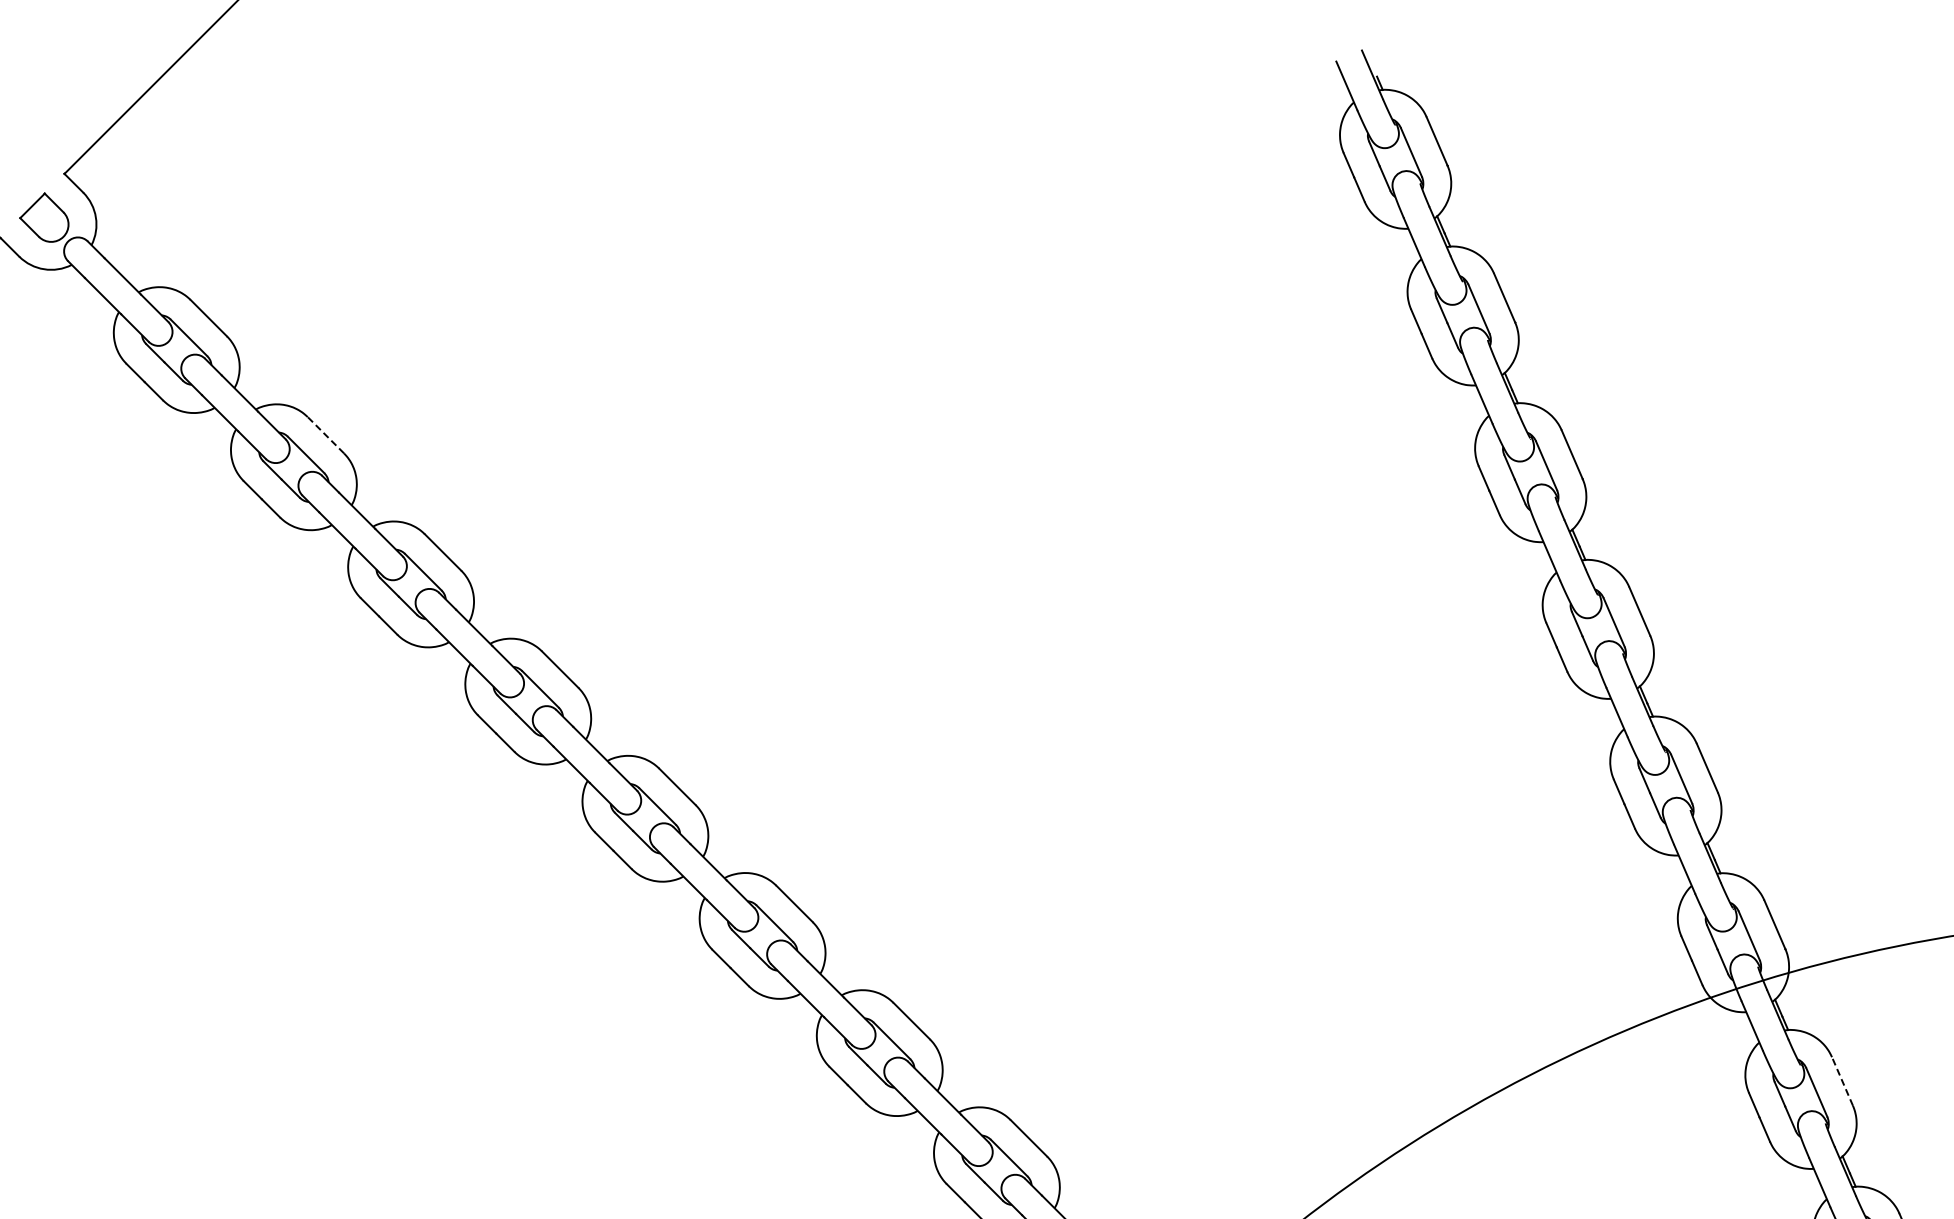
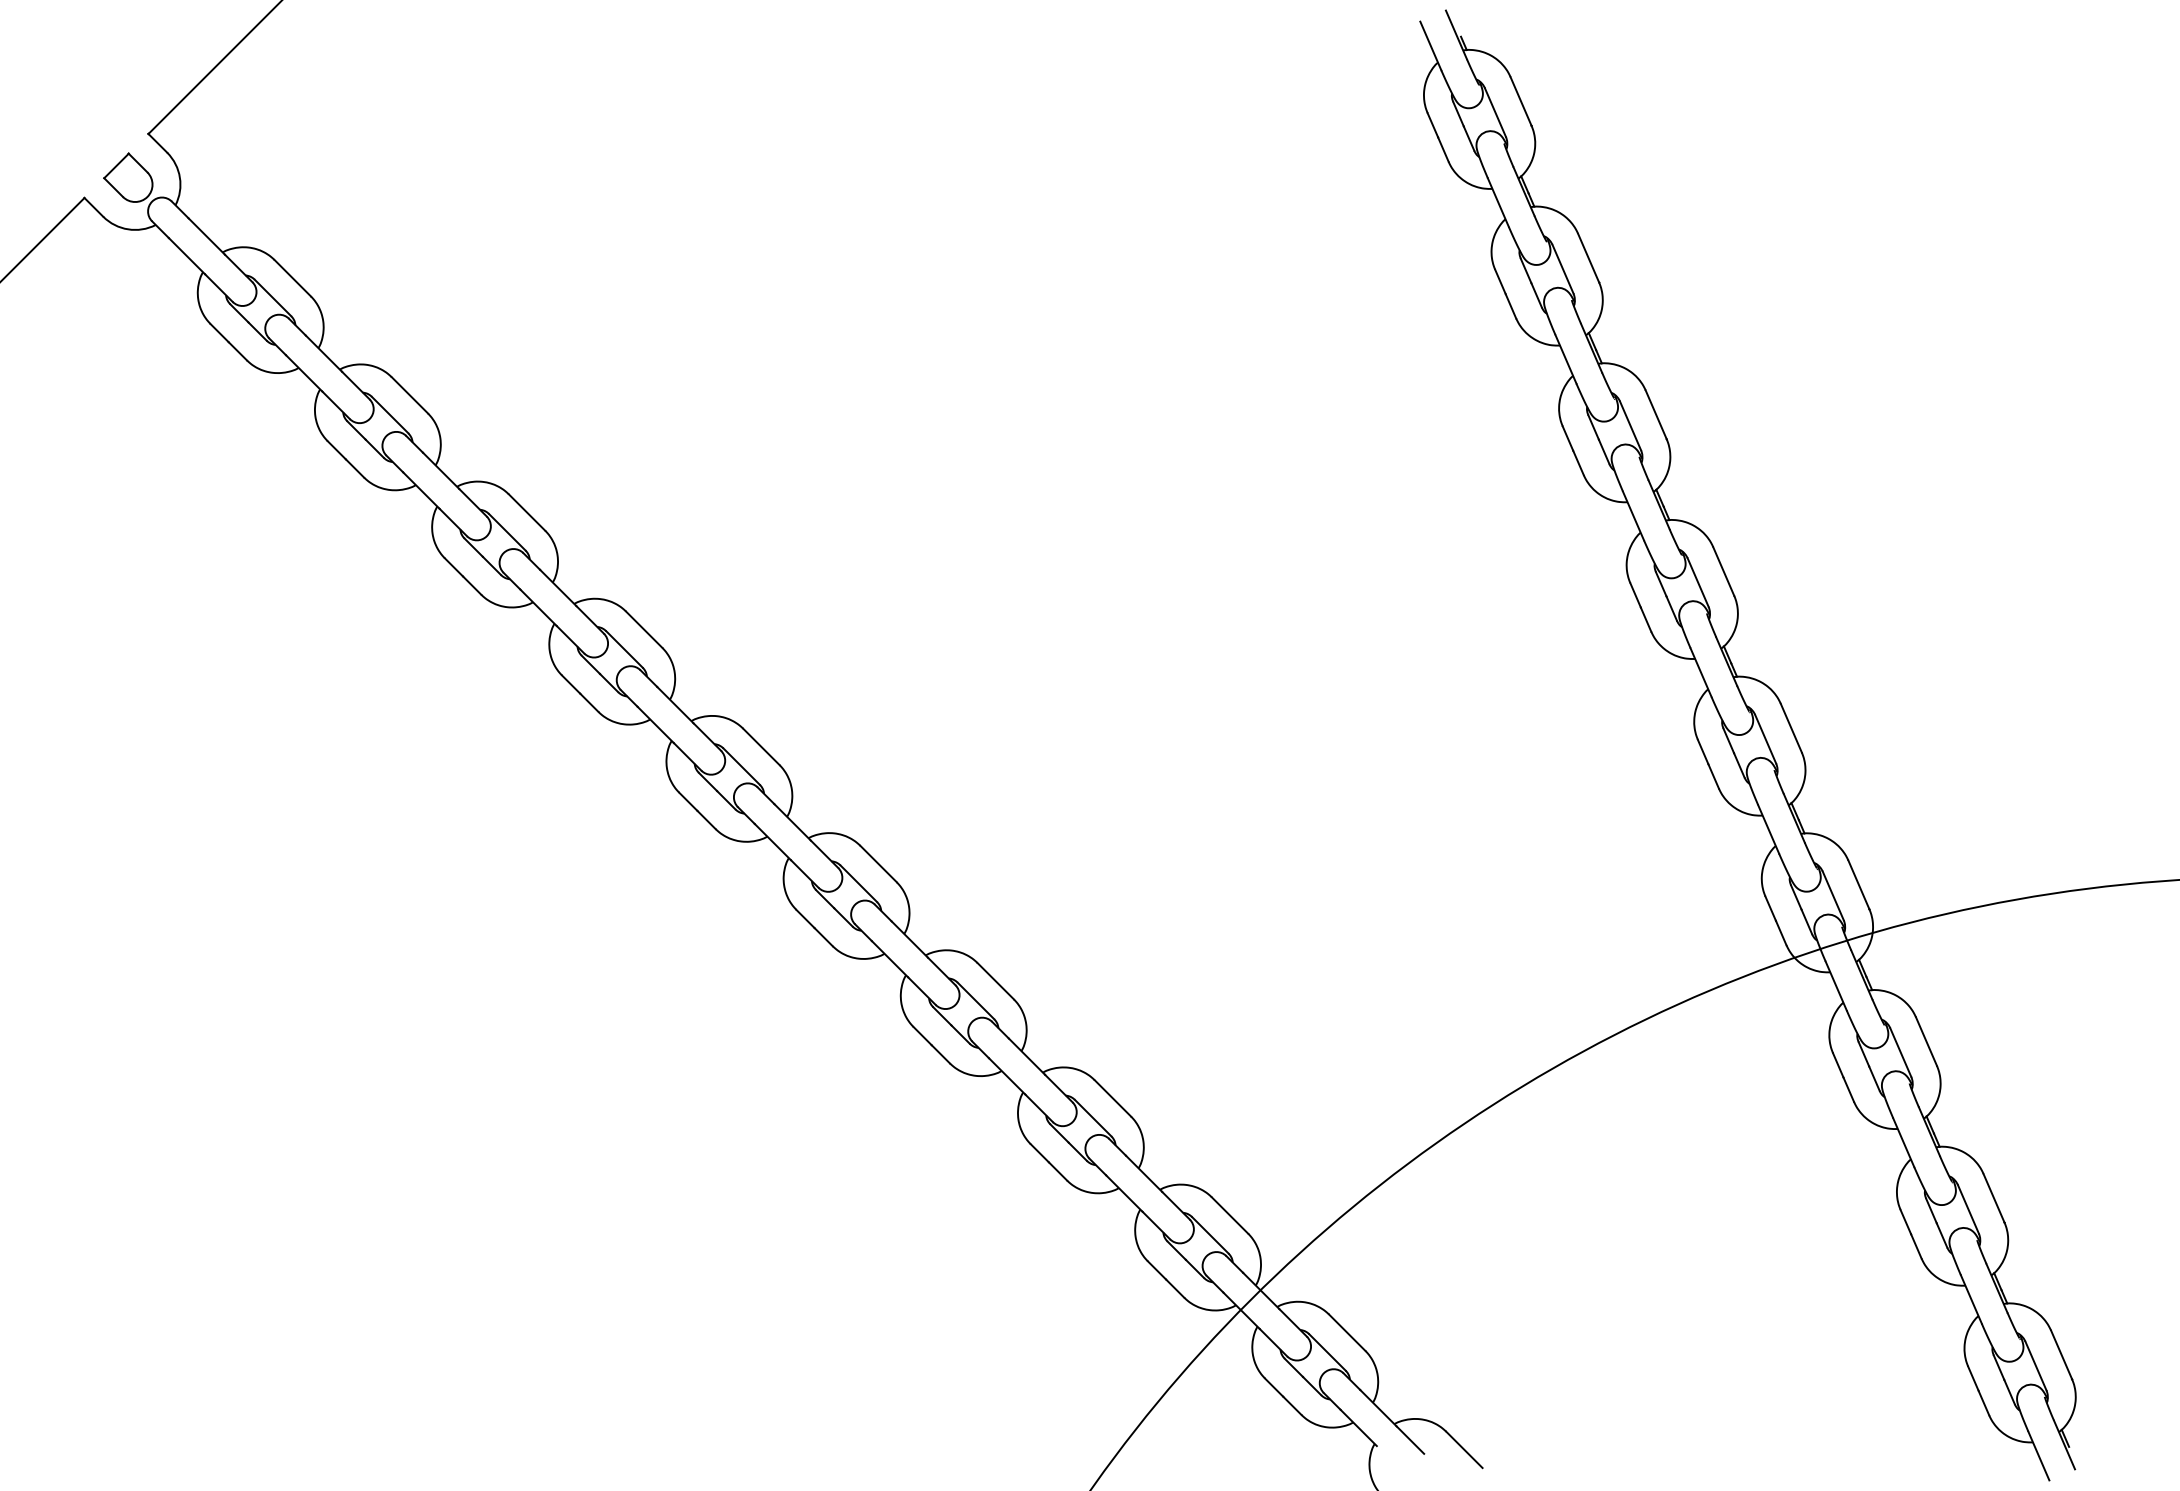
line: (325, 435) -> (409, 395), dashed -> solid
line: (1842, 1081) -> (1926, 1041), dashed -> solid

